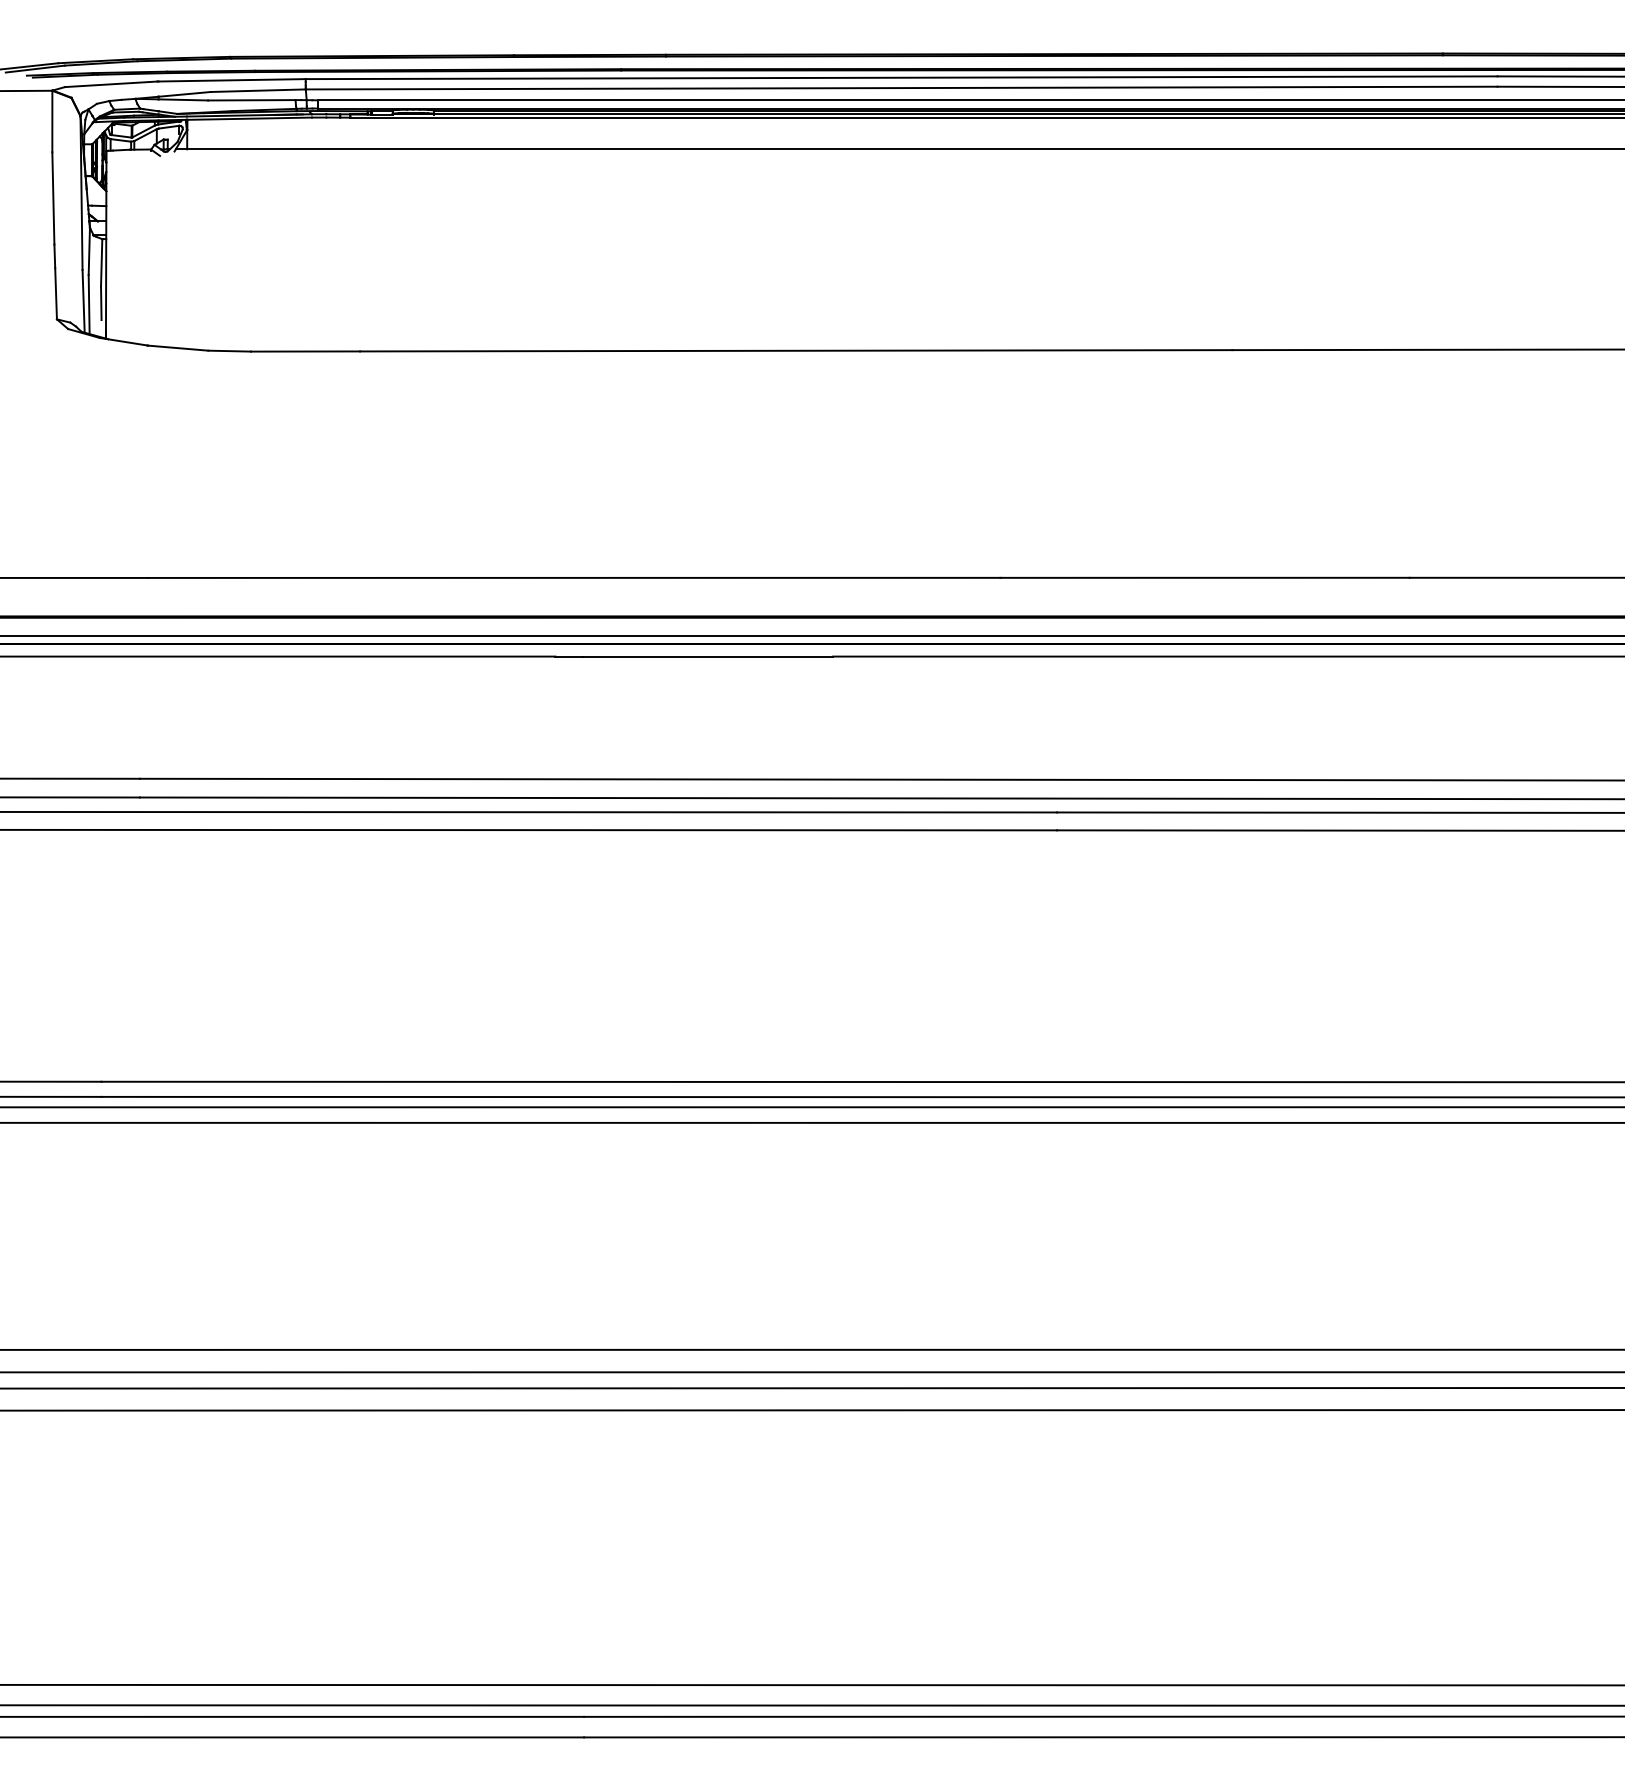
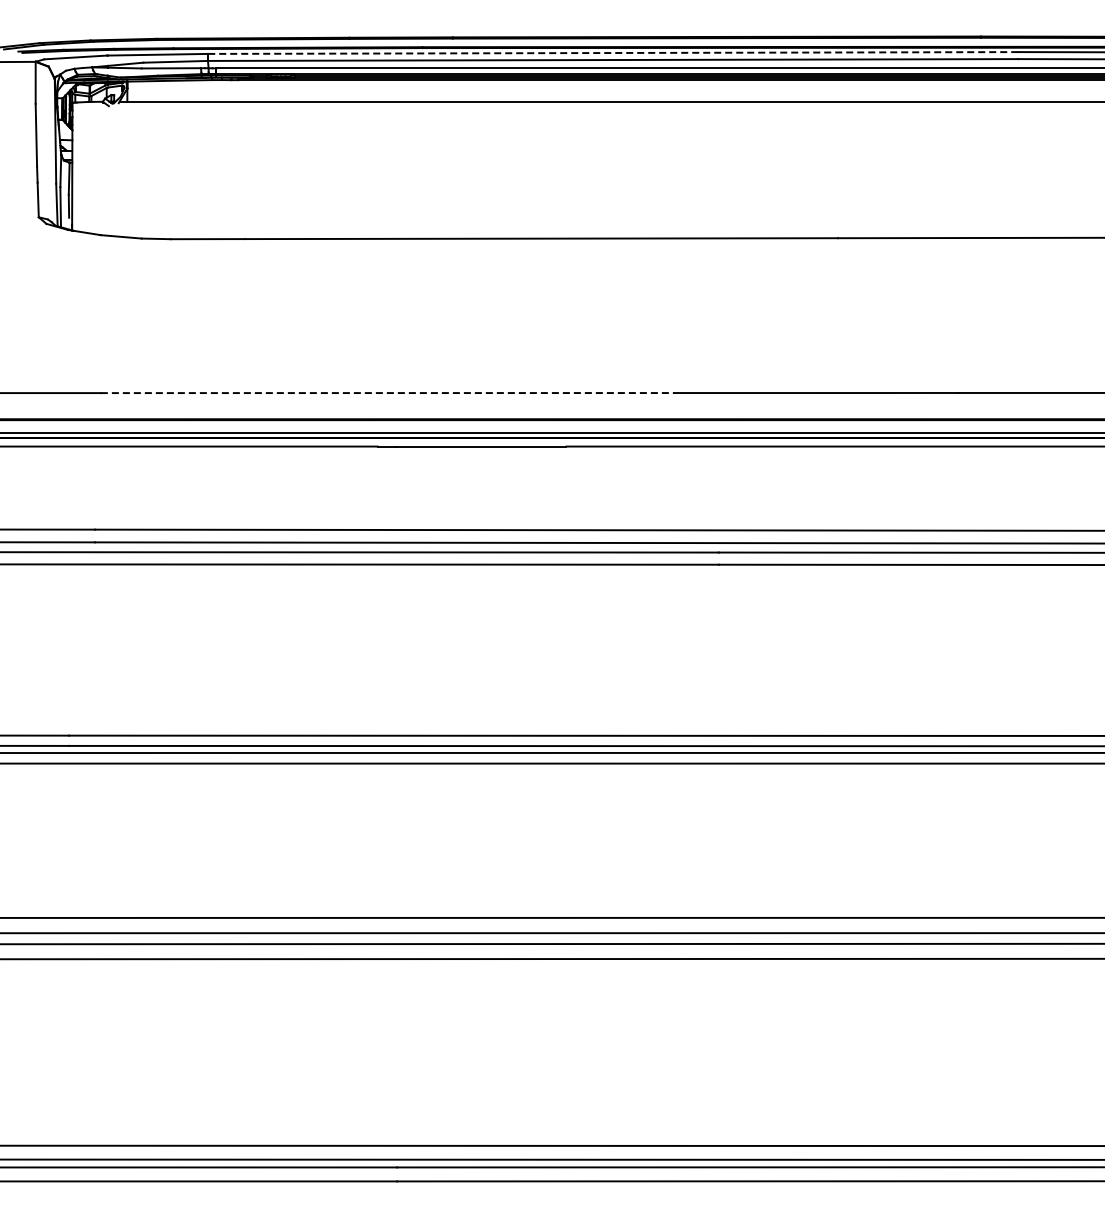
line: (900, 78) -> (612, 53), solid -> dashed
line: (574, 578) -> (390, 393), solid -> dashed

